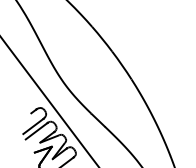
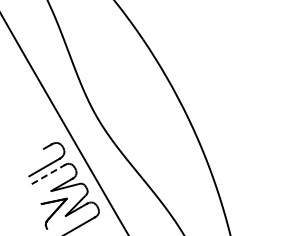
line: (36, 131) -> (48, 174), solid -> dashed

